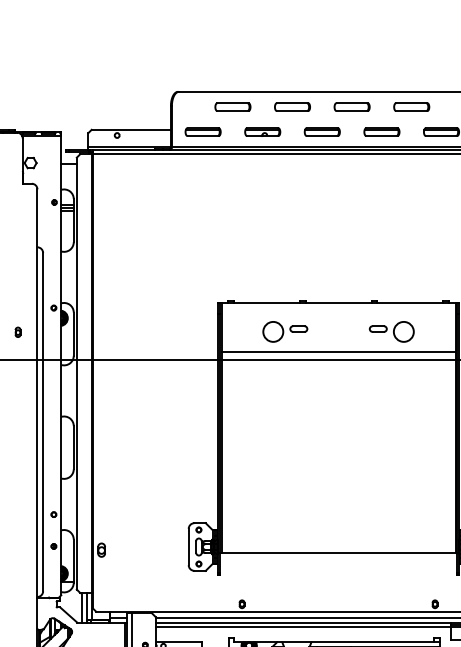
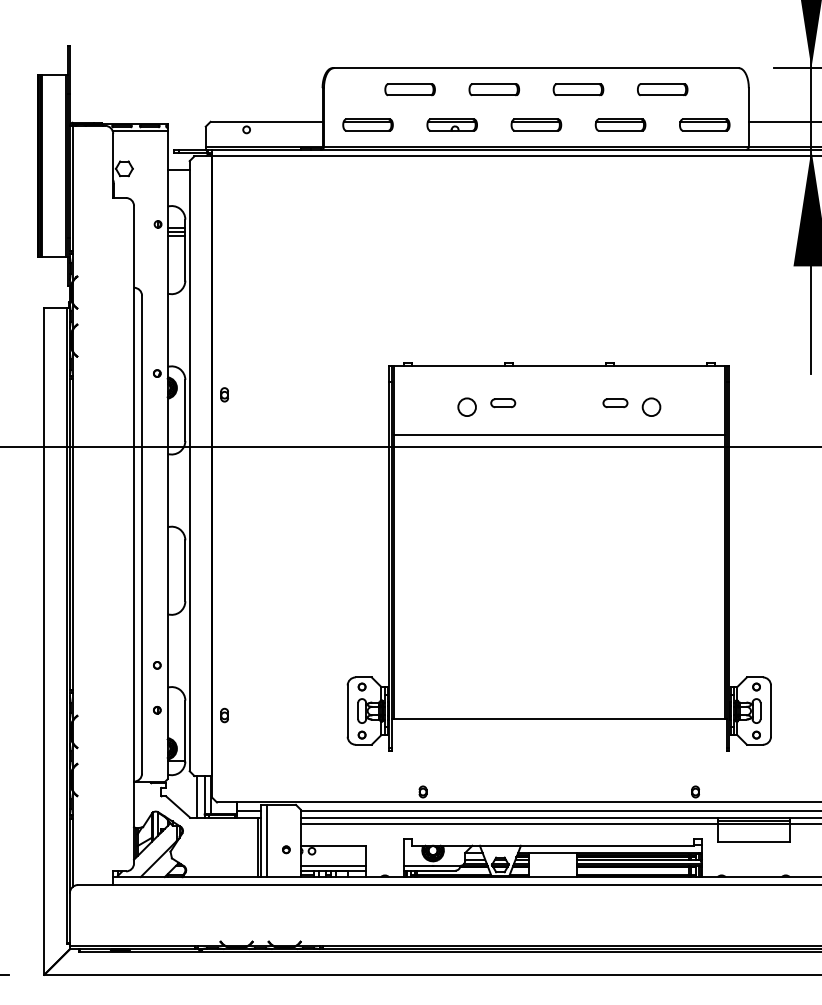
part: (17, 332) -> (224, 394), moved
circle: (272, 332) -> (466, 407), size x0.62
circle: (403, 332) -> (651, 407), size x0.62
part: (101, 550) -> (224, 715), size x0.71

